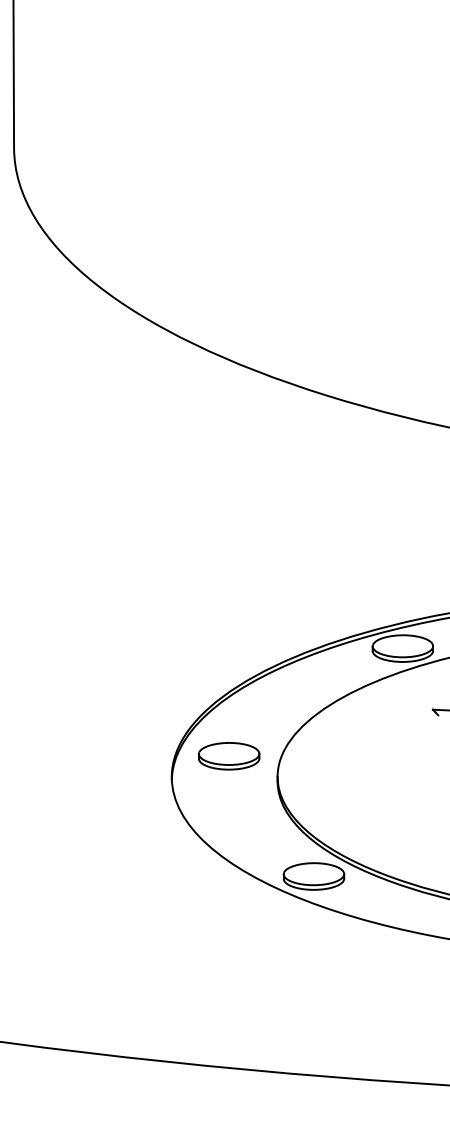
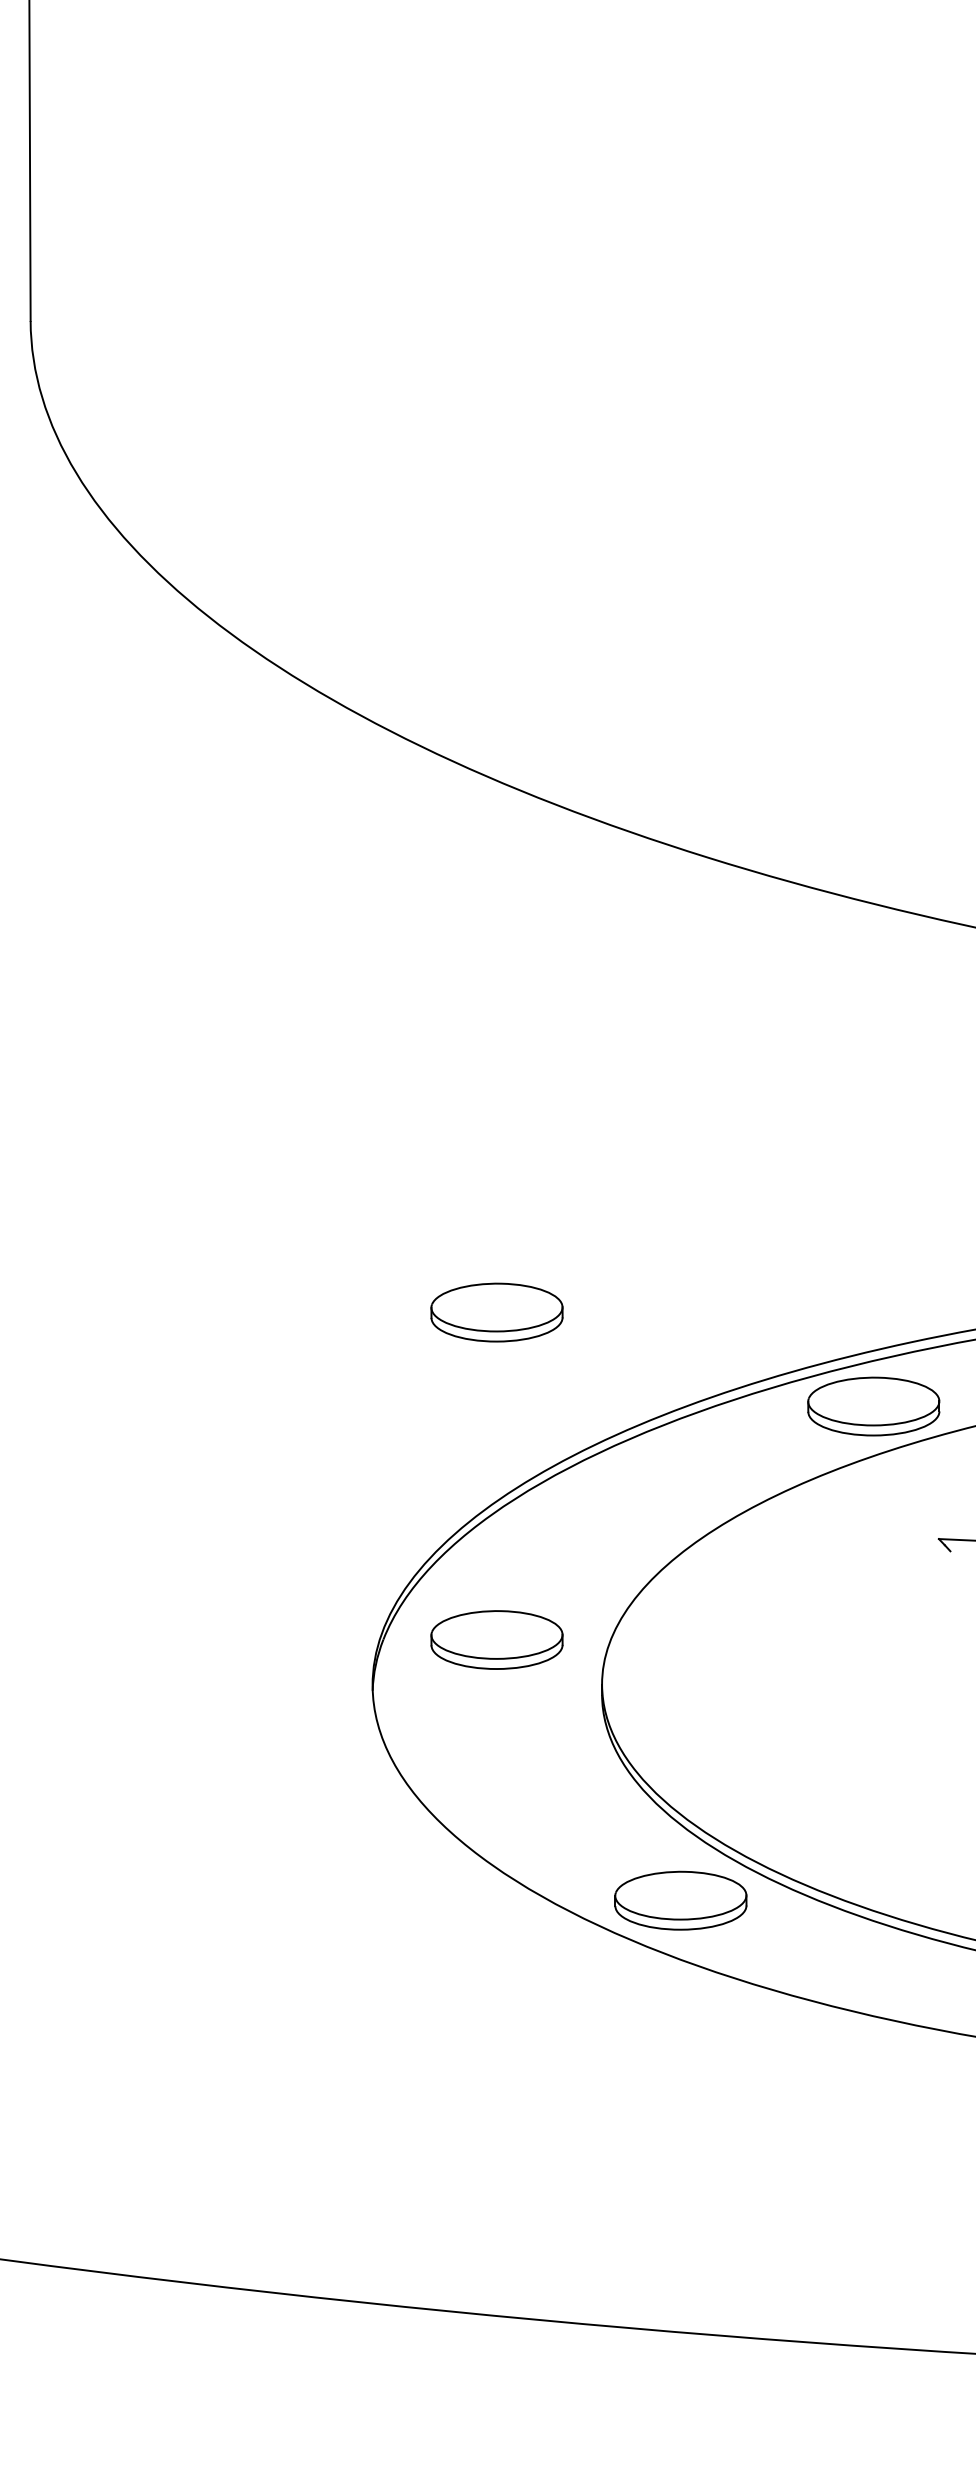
part: (229, 605) -> (497, 1313), added

